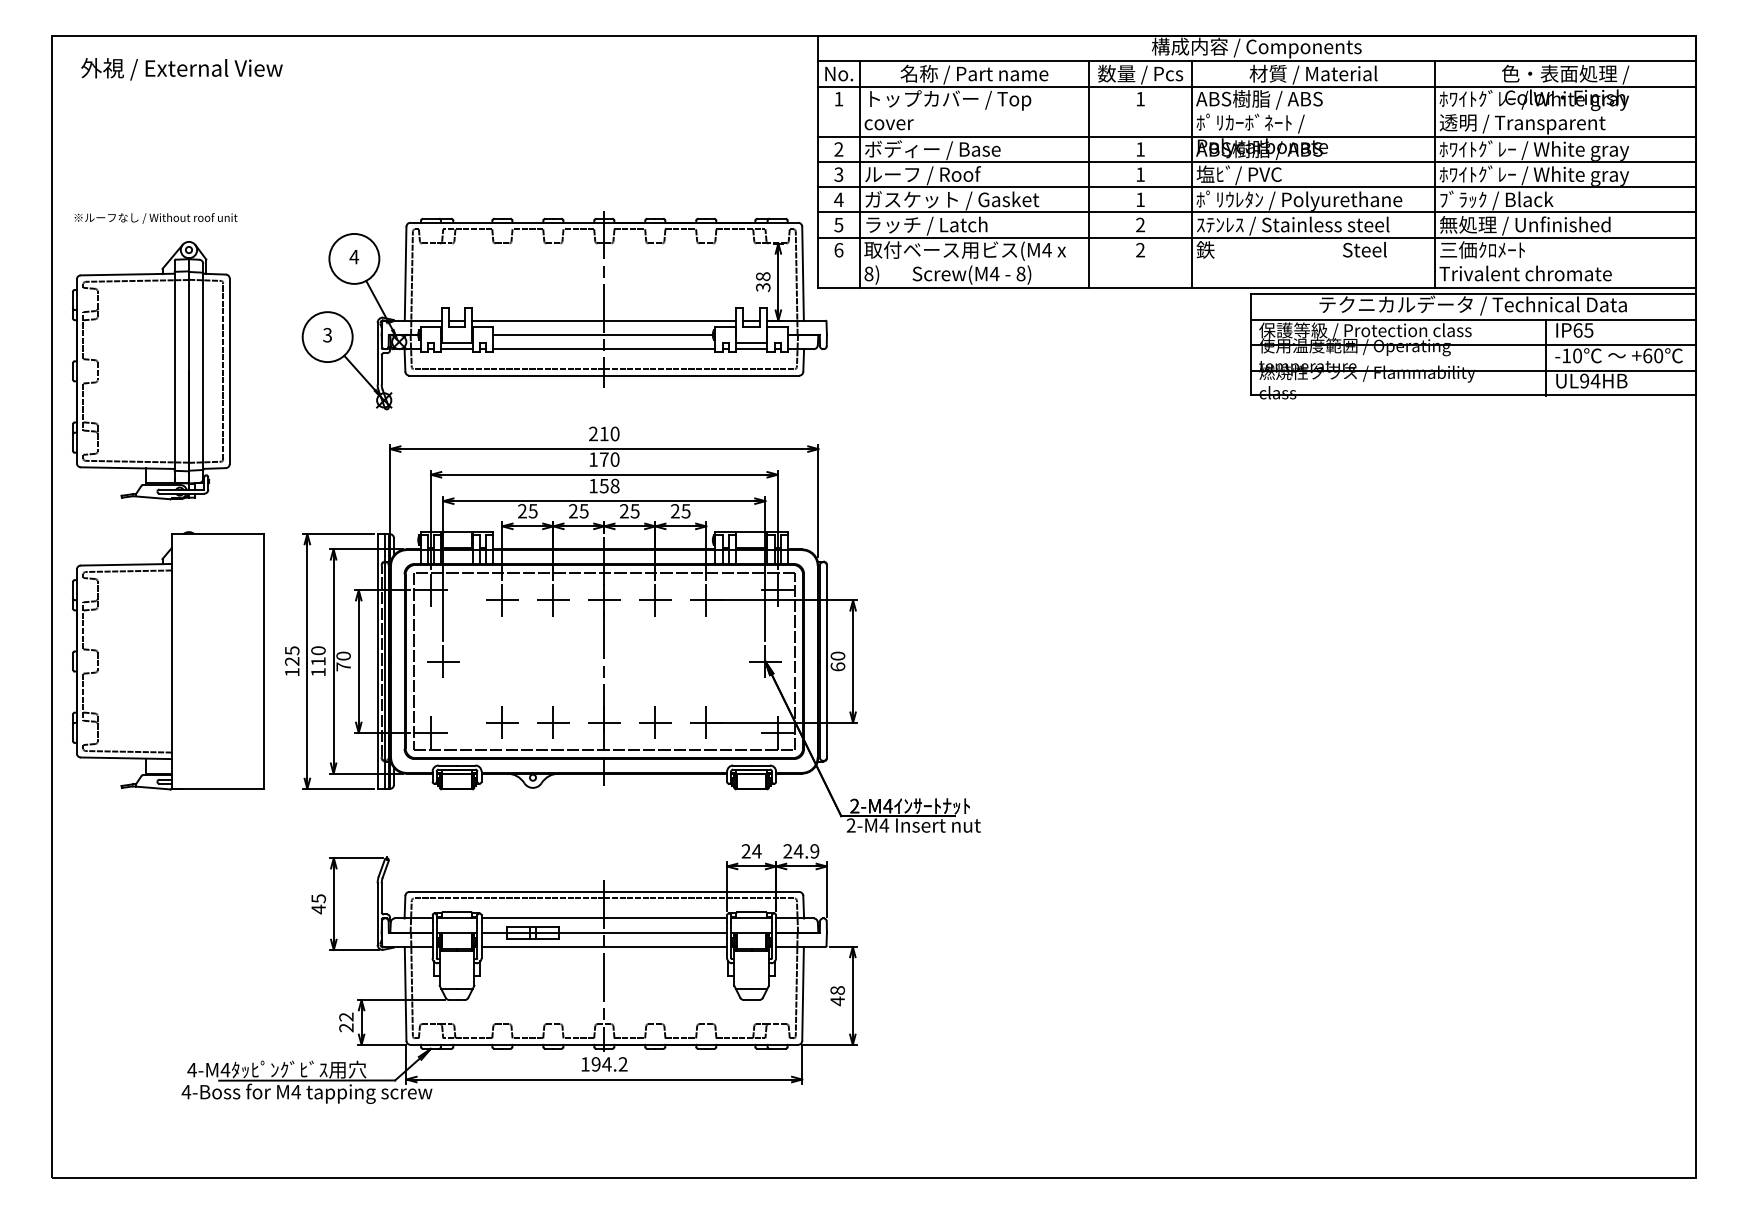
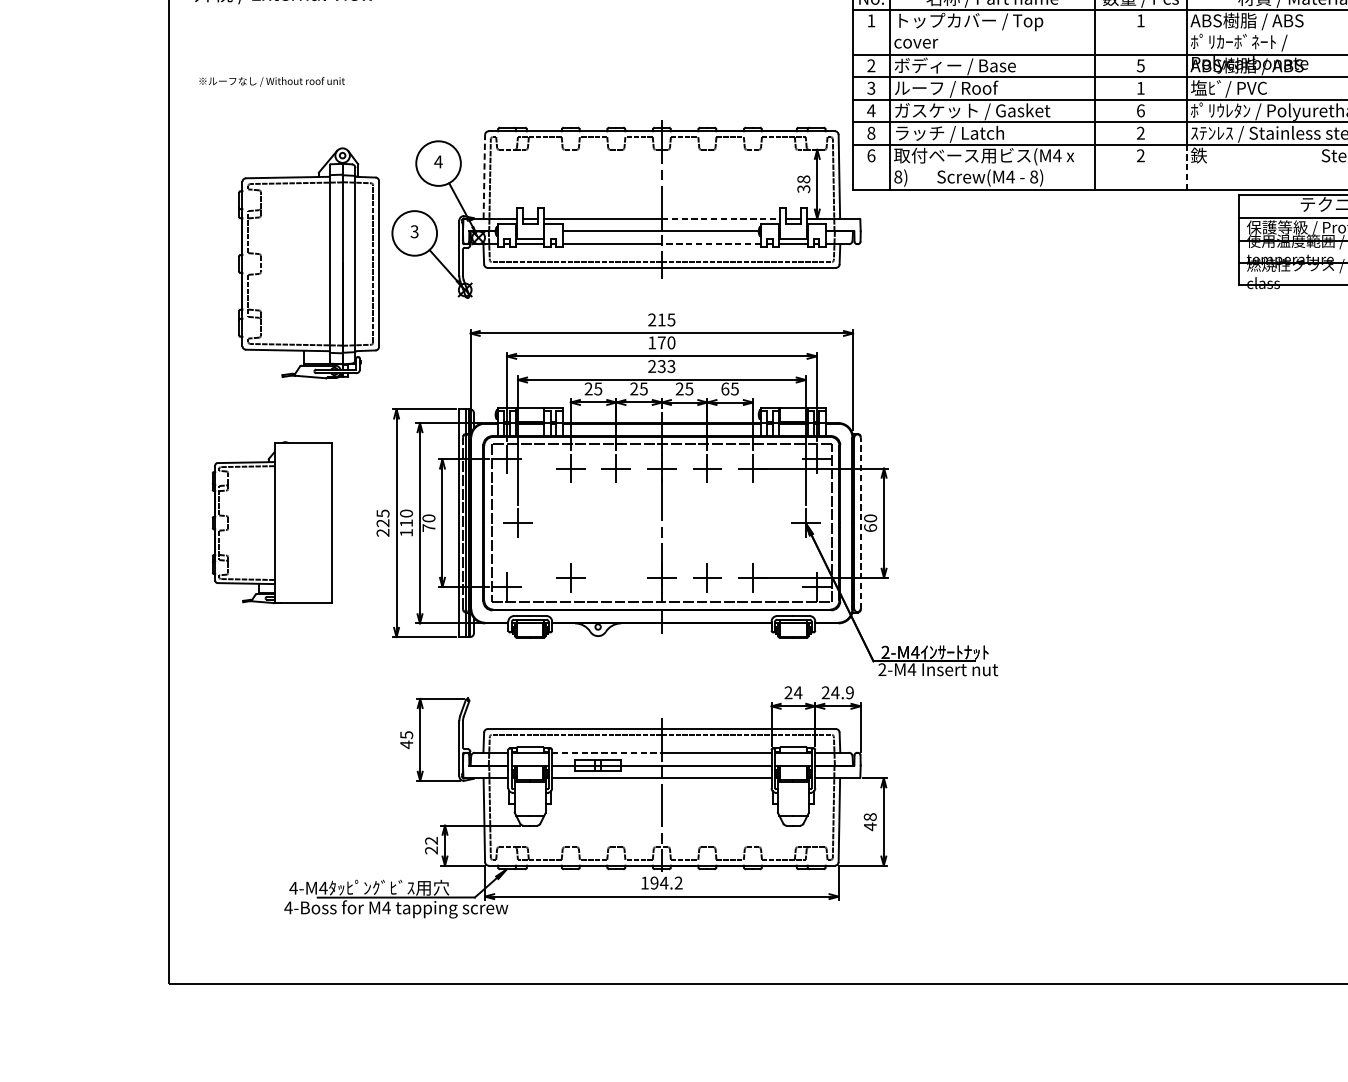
text: (1140, 149) -> (1140, 65), 1 -> 5
text: (1140, 199) -> (1140, 110), 1 -> 6
text: (155, 218) -> (271, 81), moved
text: (838, 224) -> (871, 132), 5 -> 8
line: (1192, 263) -> (1187, 167), solid -> dashed
line: (405, 273) -> (484, 176), solid -> dashed
line: (670, 320) -> (720, 218), solid -> dashed
line: (659, 349) -> (711, 244), solid -> dashed
part: (151, 370) -> (309, 263), moved
text: (614, 433) -> (670, 319), 210 -> 215
text: (604, 485) -> (662, 365), 158 -> 233
text: (674, 511) -> (724, 389), 25 -> 65
part: (168, 660) -> (272, 522), size x0.7
line: (826, 661) -> (860, 523), solid -> dashed
text: (291, 671) -> (382, 532), 125 -> 225
part: (553, 722) -> (616, 577), removed
line: (543, 918) -> (607, 752), solid -> dashed

